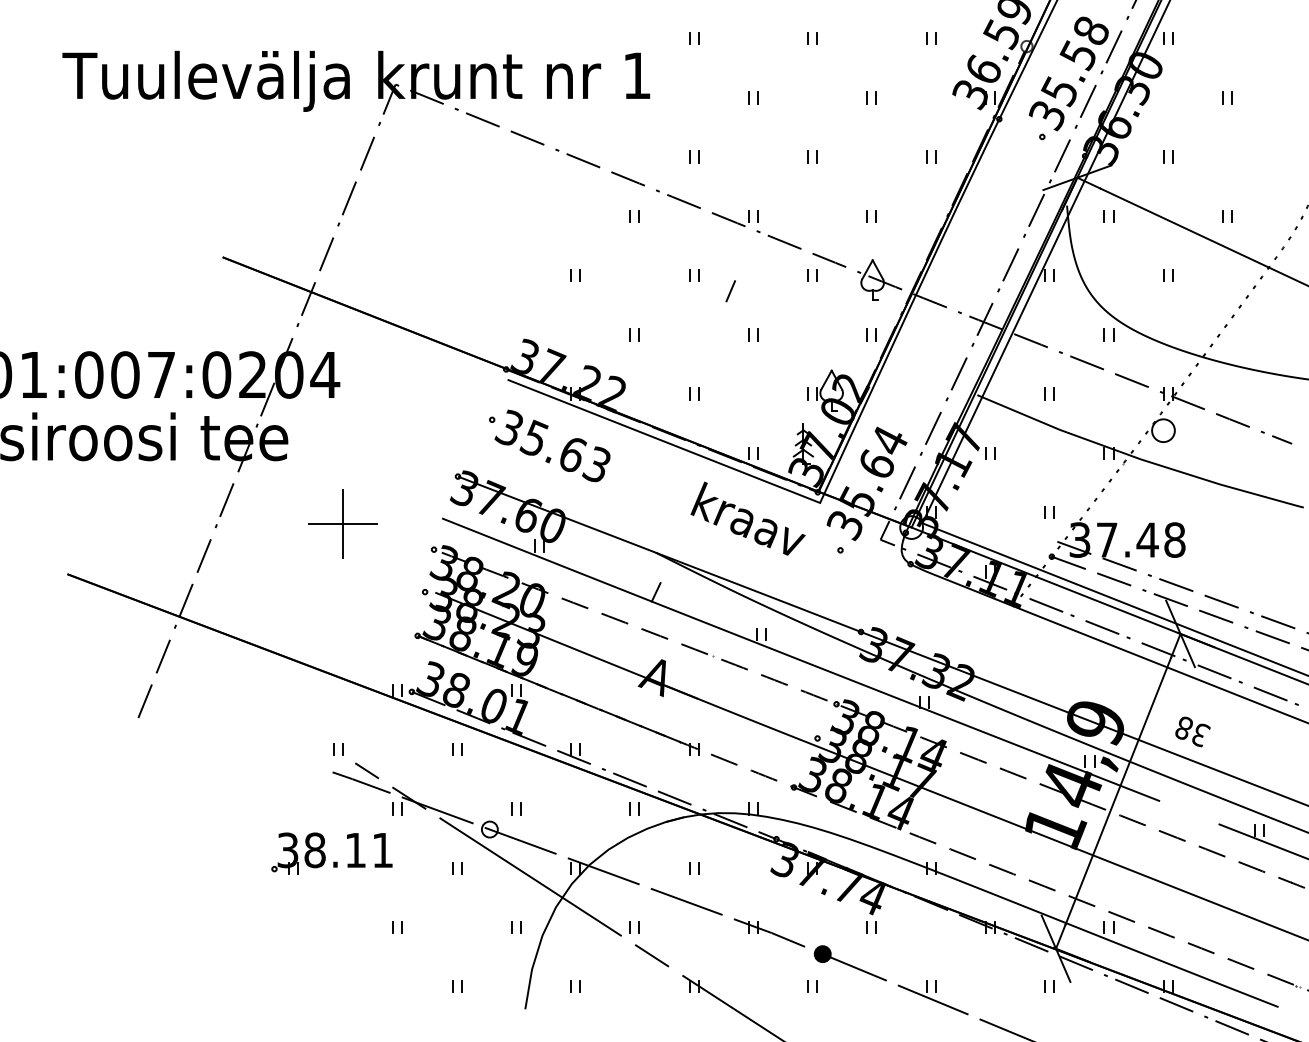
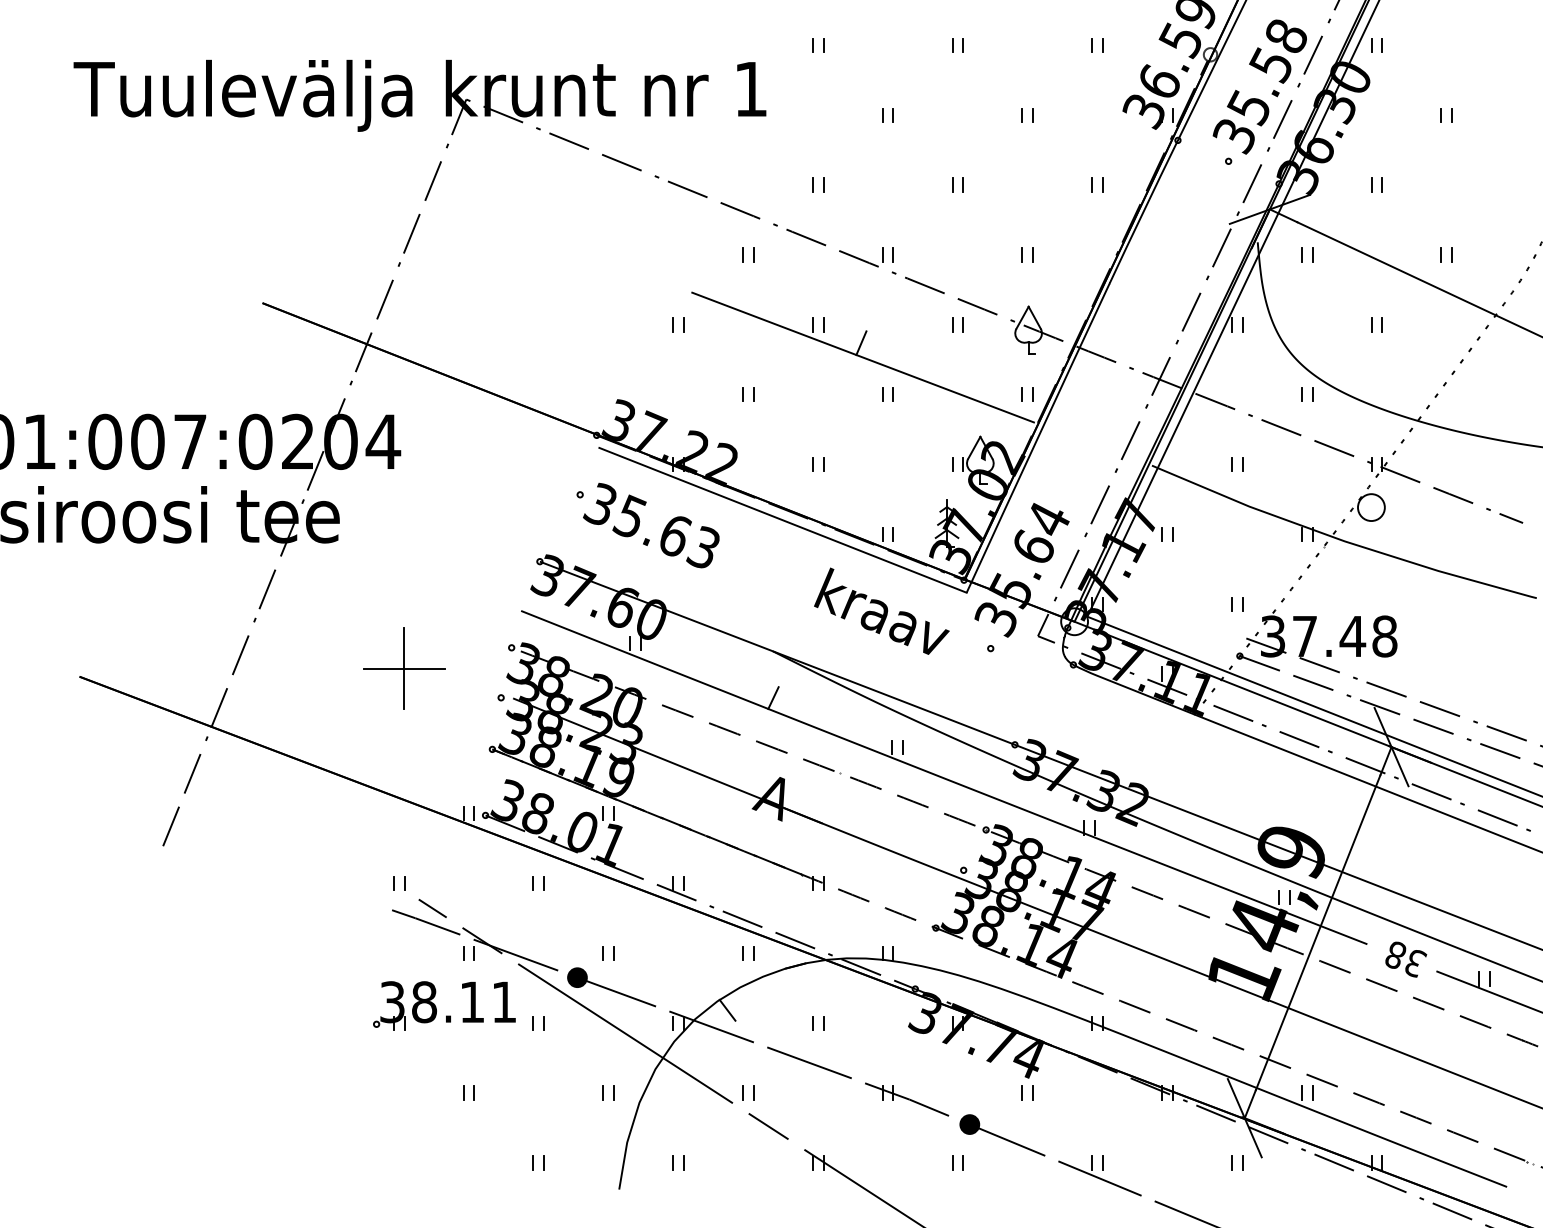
line: (731, 303) -> (862, 357), added
part: (343, 523) -> (404, 668), moved
text: (1193, 731) -> (1406, 959), moved
fill: (489, 829) -> (577, 977), added
part: (325, 853) -> (436, 1006), moved
line: (617, 856) -> (727, 1009), added

